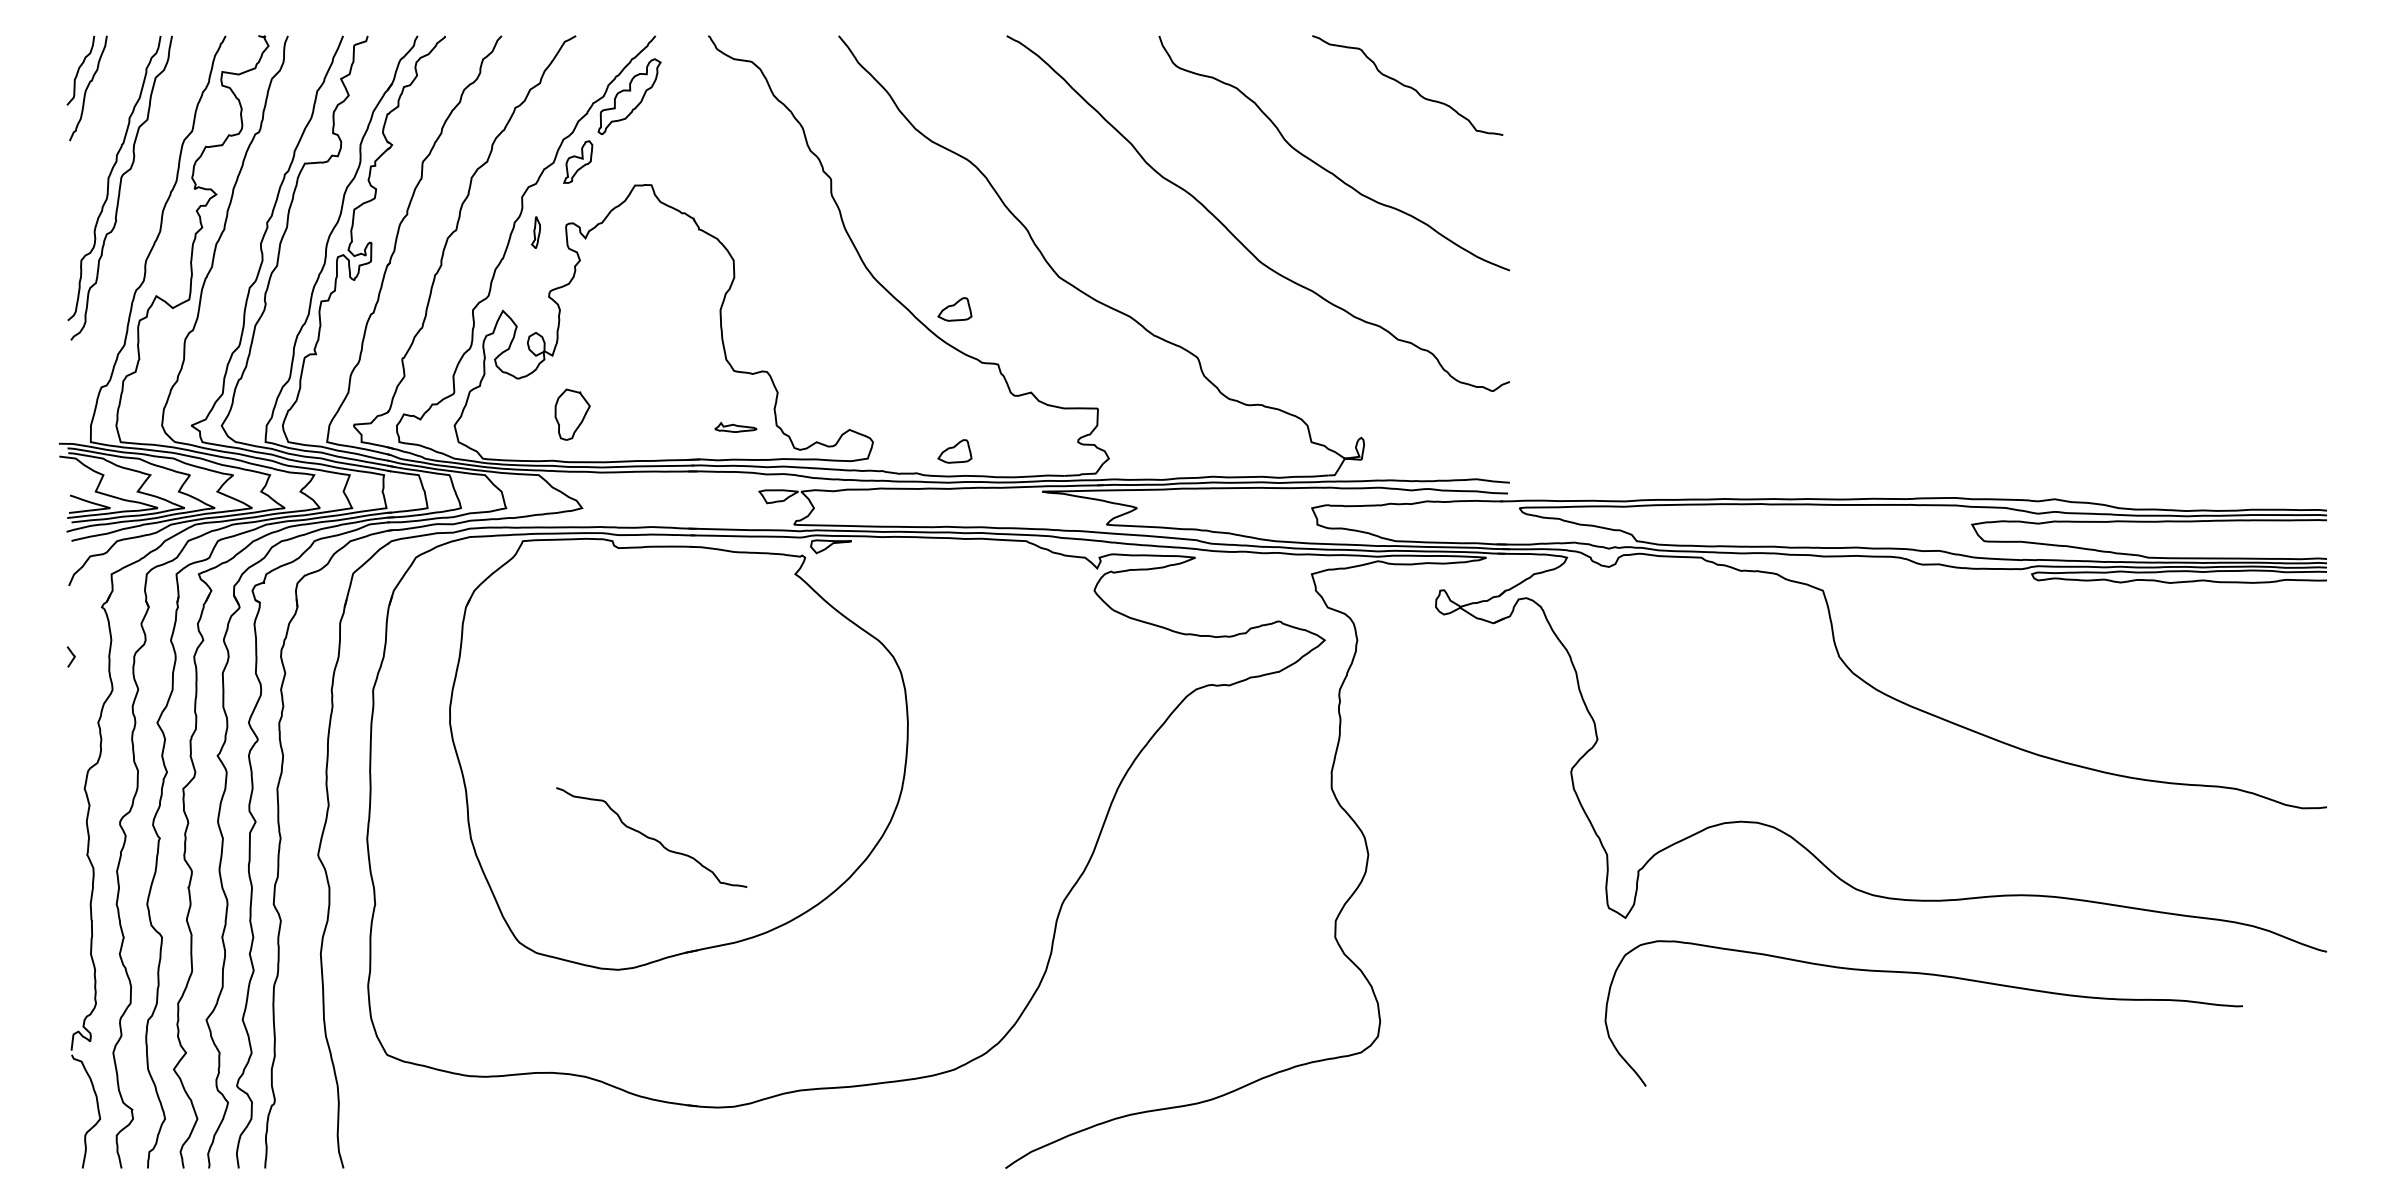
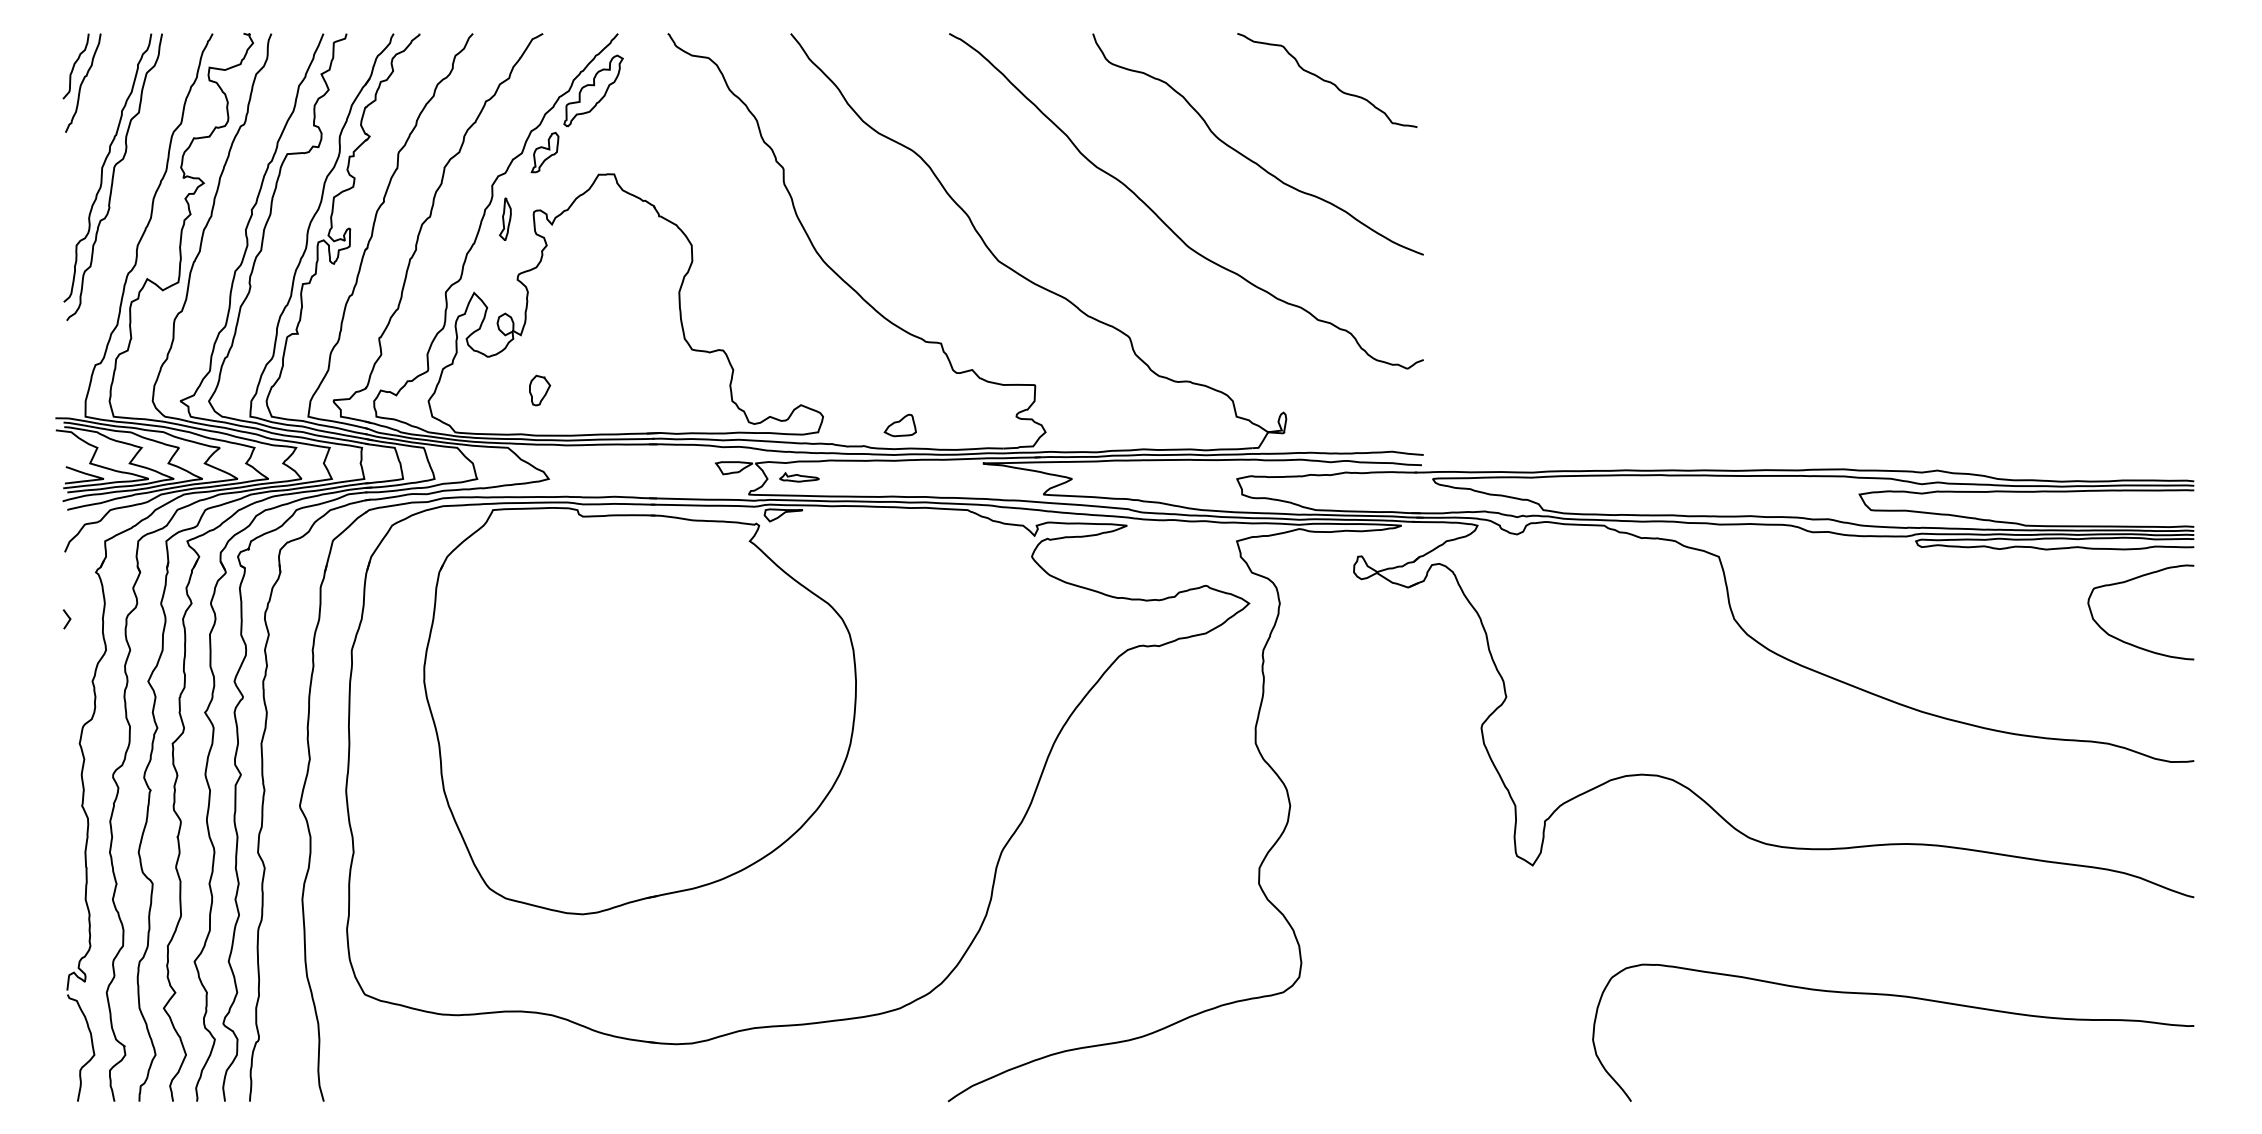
part: (535, 232) -> (504, 219), size x1.43
part: (954, 309) -> (899, 291), removed
part: (572, 413) -> (539, 389), size x0.62
part: (735, 426) -> (799, 476), moved
curve: (2257, 681) -> (2128, 642), added
curve: (651, 837) -> (614, 789), removed
curve: (1928, 975) -> (1897, 997), moved

